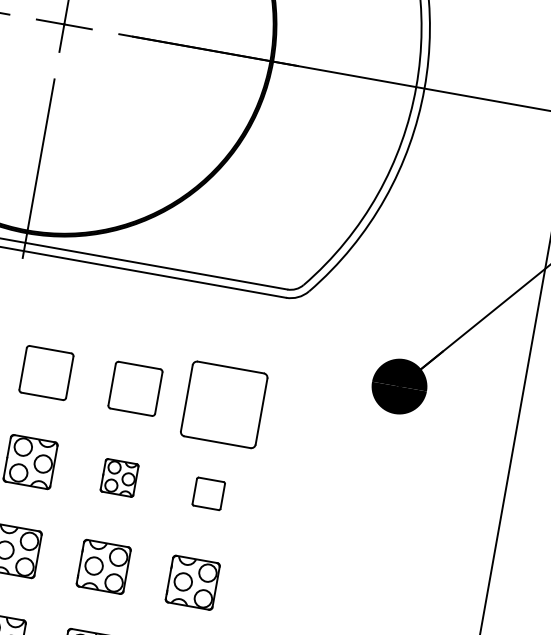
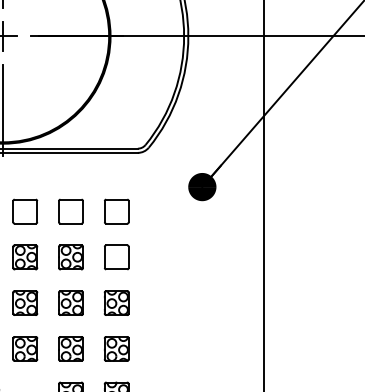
part: (224, 404) -> (116, 211), size x0.62
part: (118, 477) -> (70, 257), size x1.43
part: (208, 493) -> (116, 257), size x1.67

